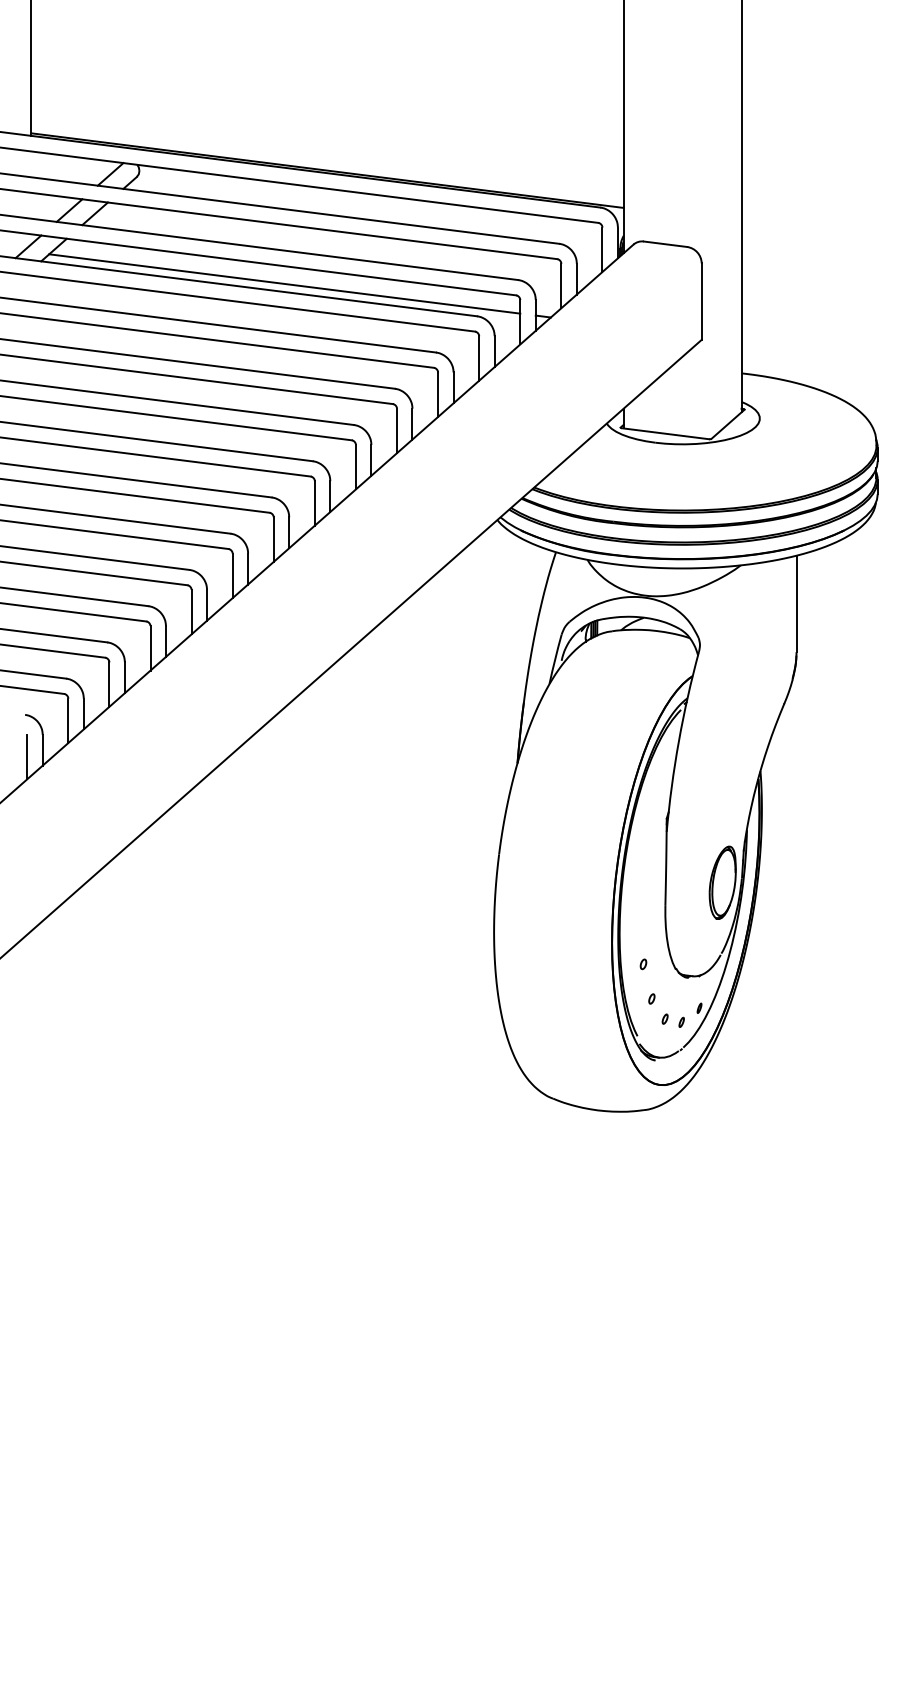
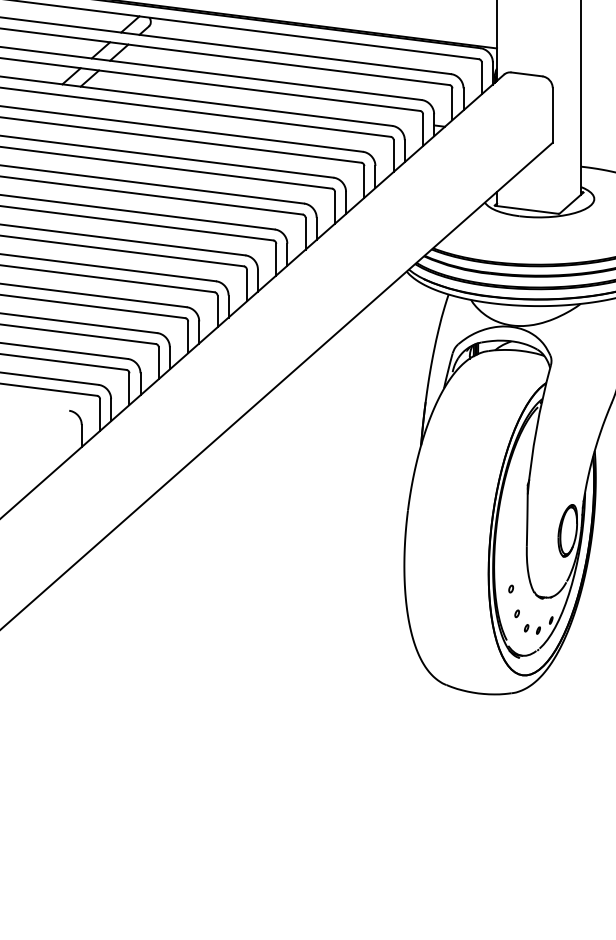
line: (284, 283) -> (254, 102), removed
line: (27, 756) -> (70, 440), removed

